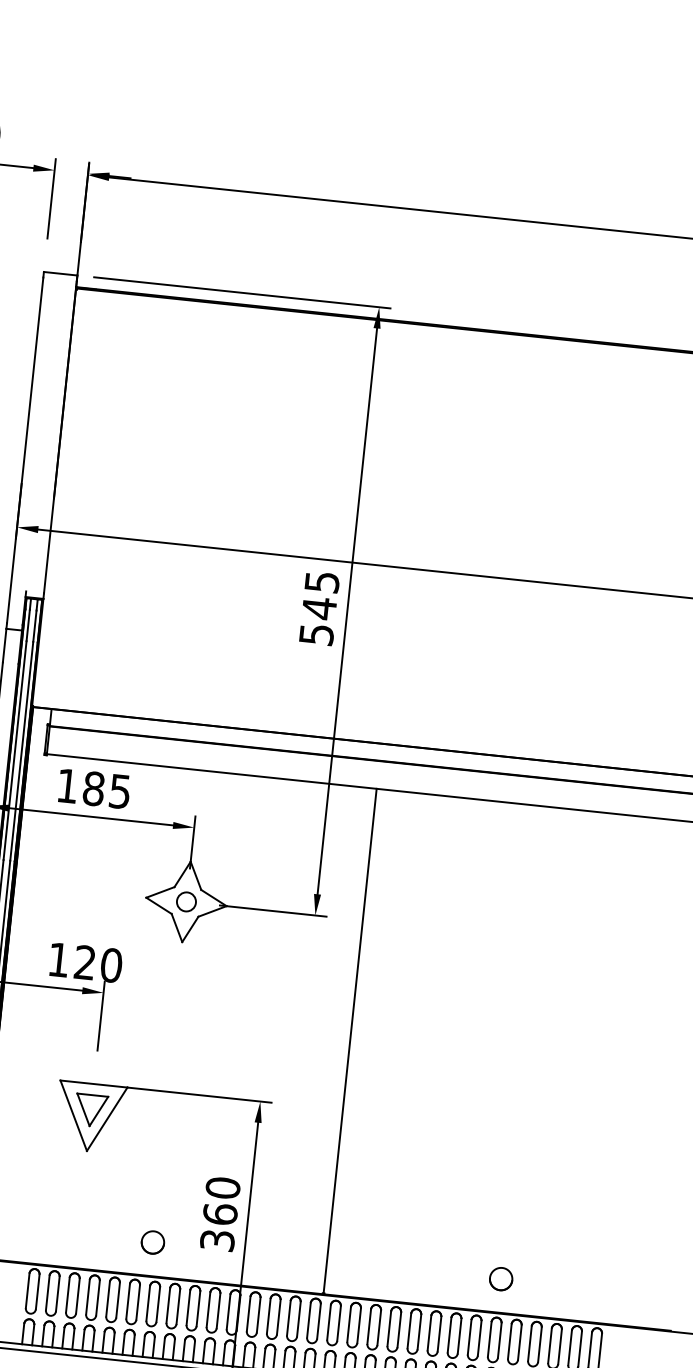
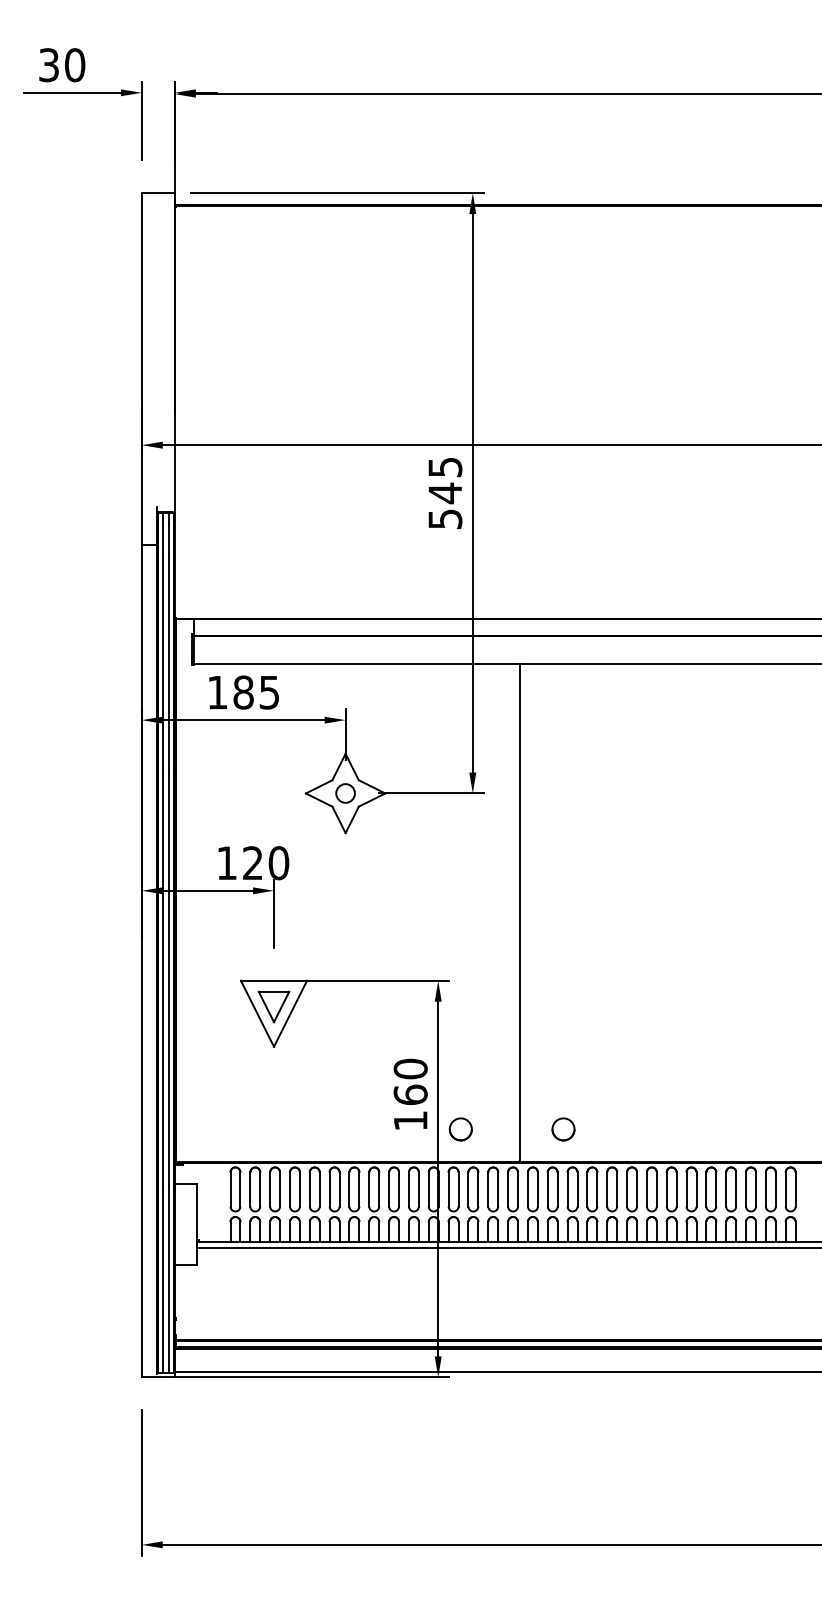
text: (217, 1240) -> (410, 1120), 360 -> 160
part: (152, 1242) -> (460, 1129), moved
part: (501, 1279) -> (563, 1129), moved

